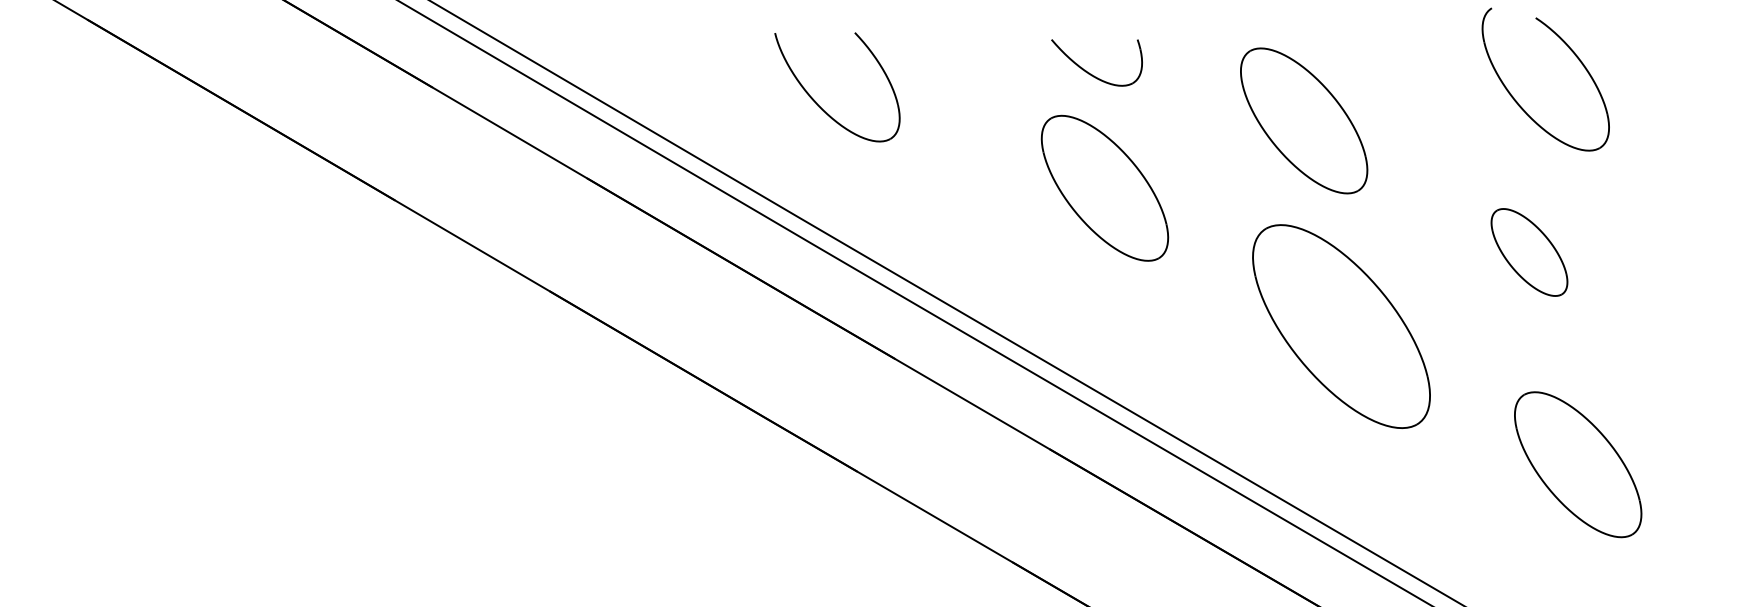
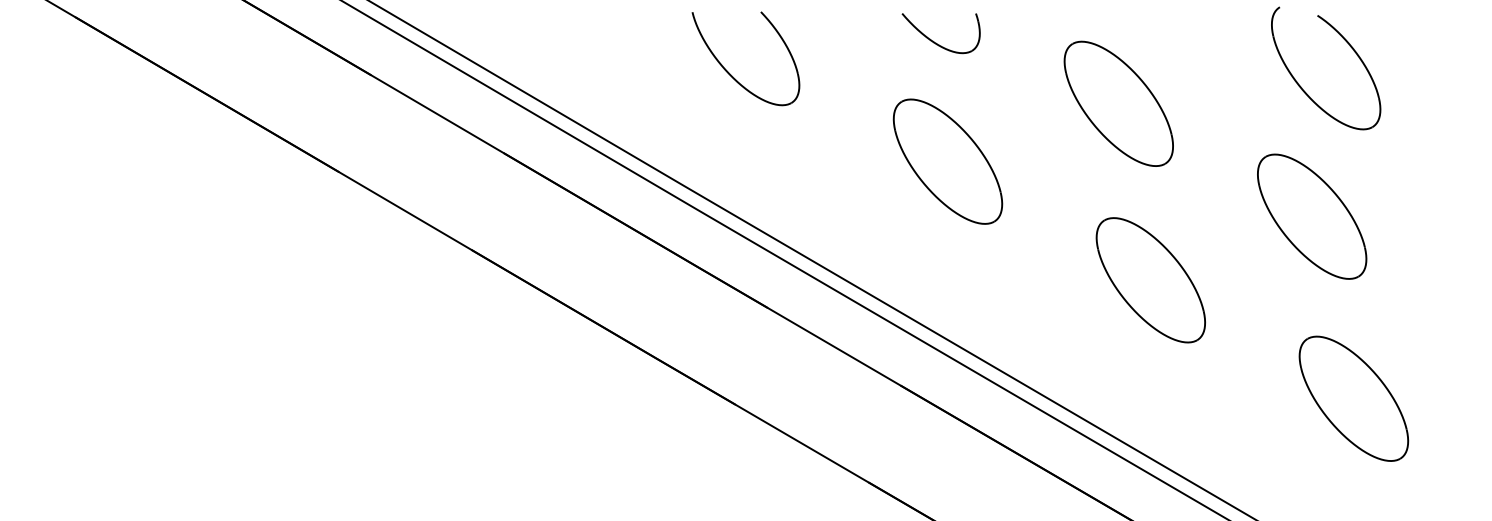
part: (1089, 72) -> (934, 41), moved
part: (816, 101) -> (727, 70), moved
part: (1529, 252) -> (1312, 216), size x1.67
part: (1341, 326) -> (1150, 280), size x0.71

